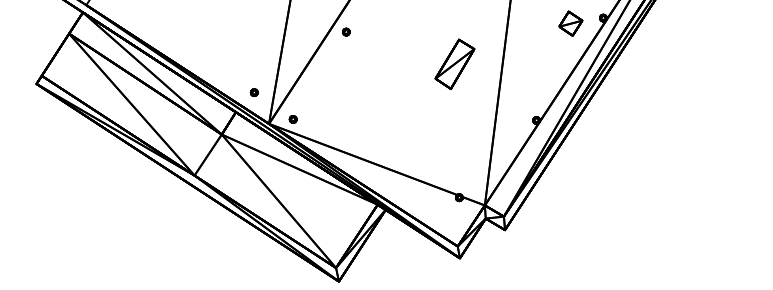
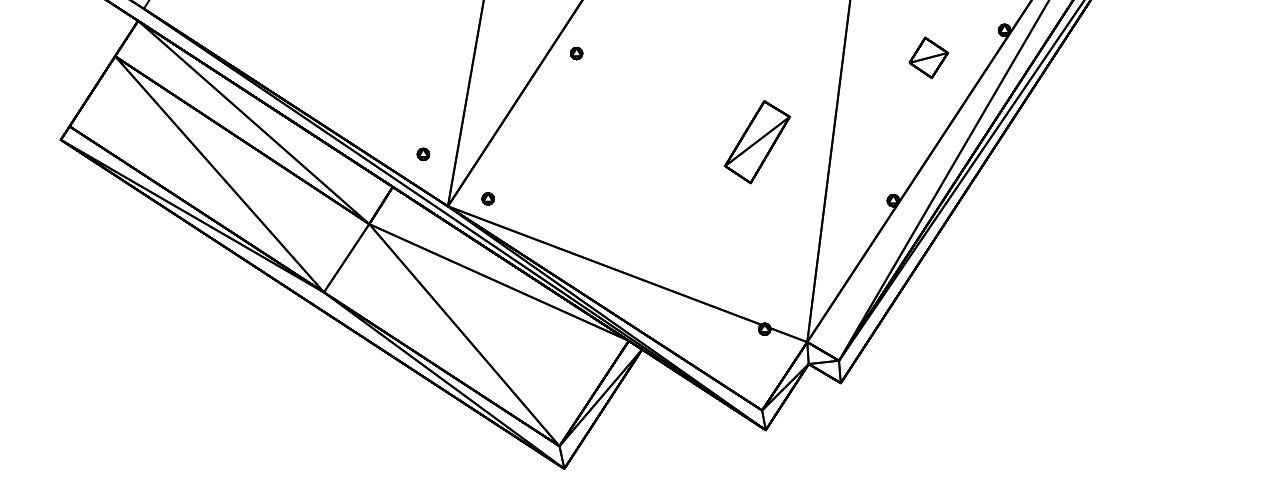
part: (570, 23) -> (928, 57), moved
part: (454, 64) -> (756, 142), moved

